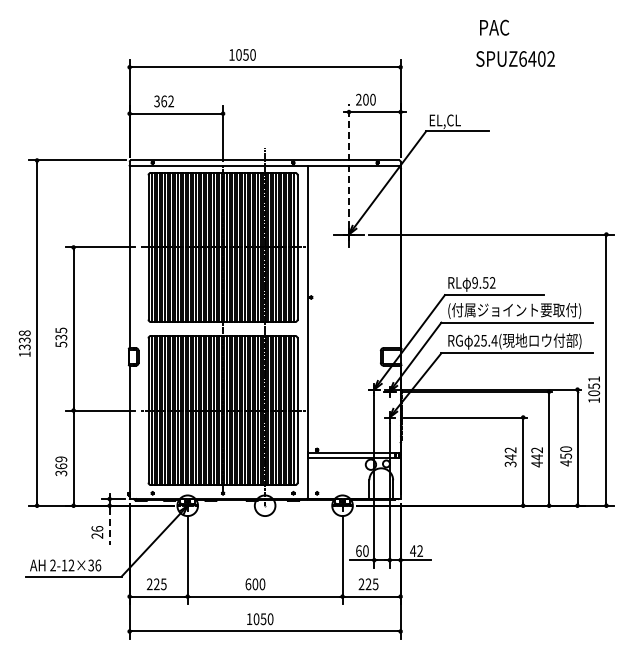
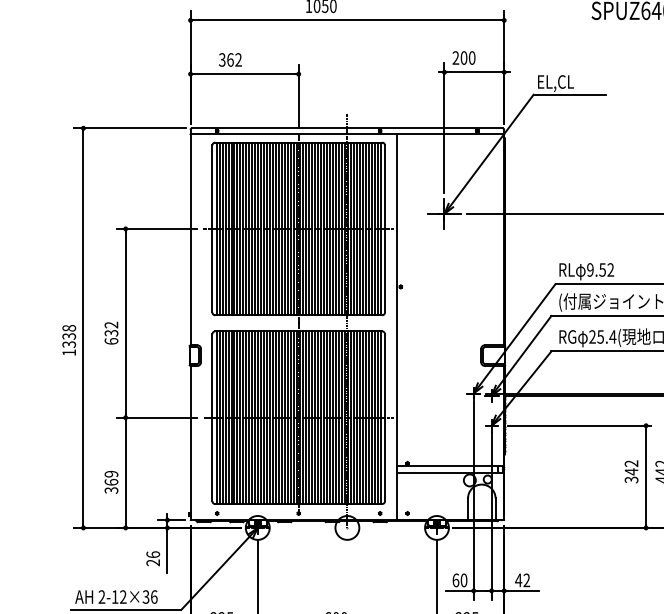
line: (349, 159) -> (445, 127), dashed -> solid
text: (61, 337) -> (111, 333), 535 -> 632
line: (109, 526) -> (167, 551), dashed -> solid

